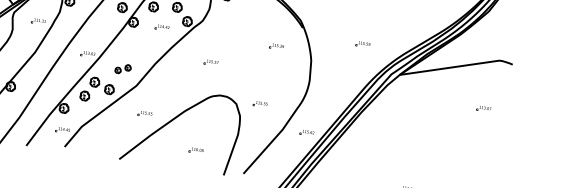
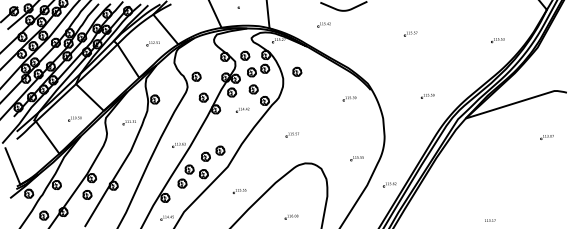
part: (276, 46) -> (349, 98), moved
part: (123, 69) -> (213, 153), size x1.67
part: (259, 104) -> (356, 158), moved

